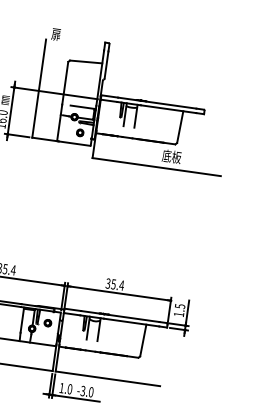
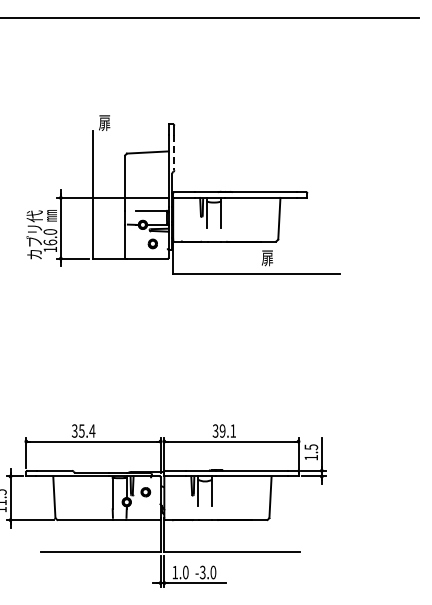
line: (106, 64) -> (174, 152), solid -> dashed
text: (171, 156) -> (273, 257), 底板 -> 扉
text: (117, 284) -> (227, 430), 35.4 -> 39.1

